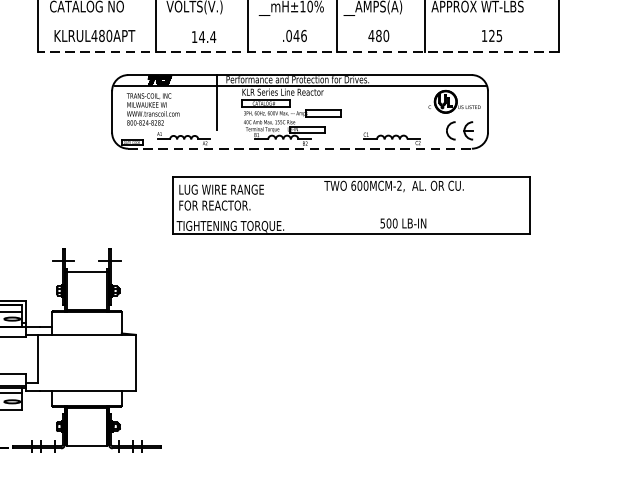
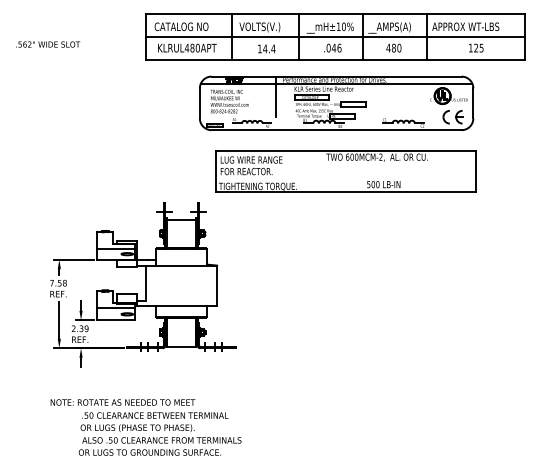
line: (298, 21) -> (335, 37), added
line: (297, 52) -> (334, 60), dashed -> solid
line: (299, 149) -> (336, 130), dashed -> solid
part: (350, 205) -> (345, 171), moved

